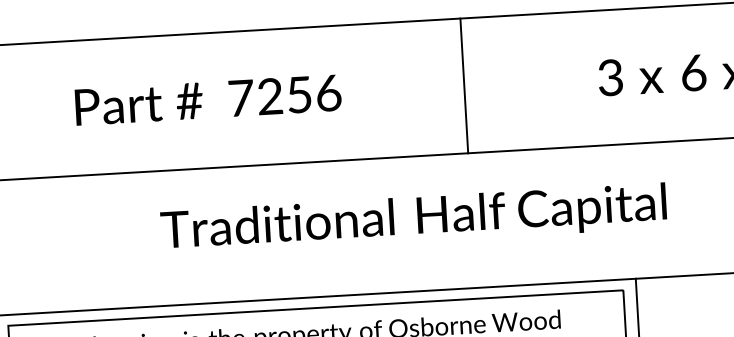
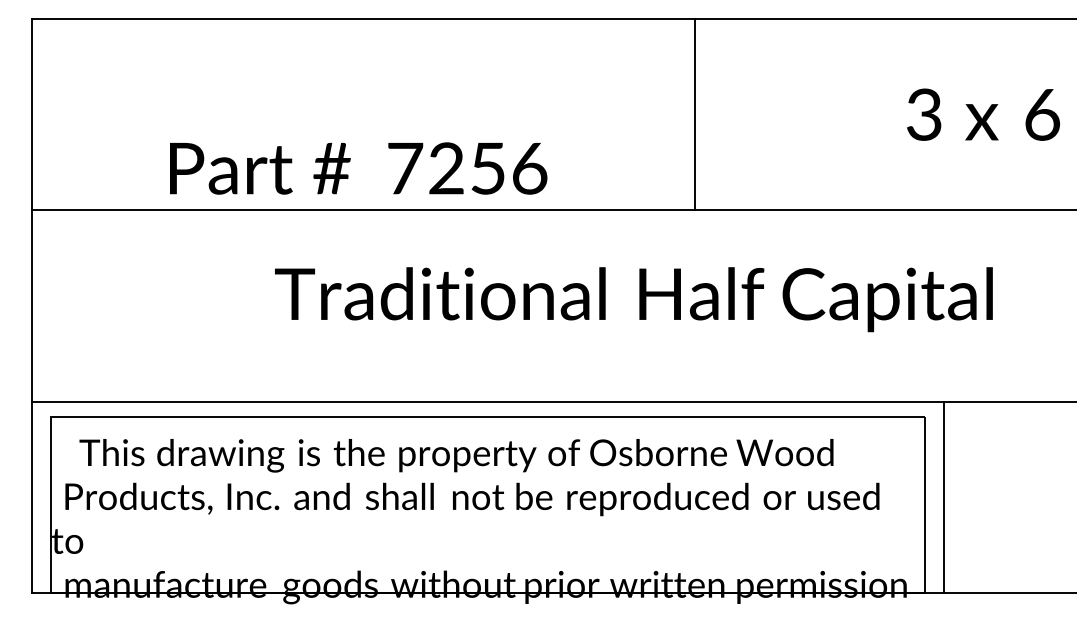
line: (464, 86) -> (695, 114), moved
text: (208, 100) -> (358, 168), moved

